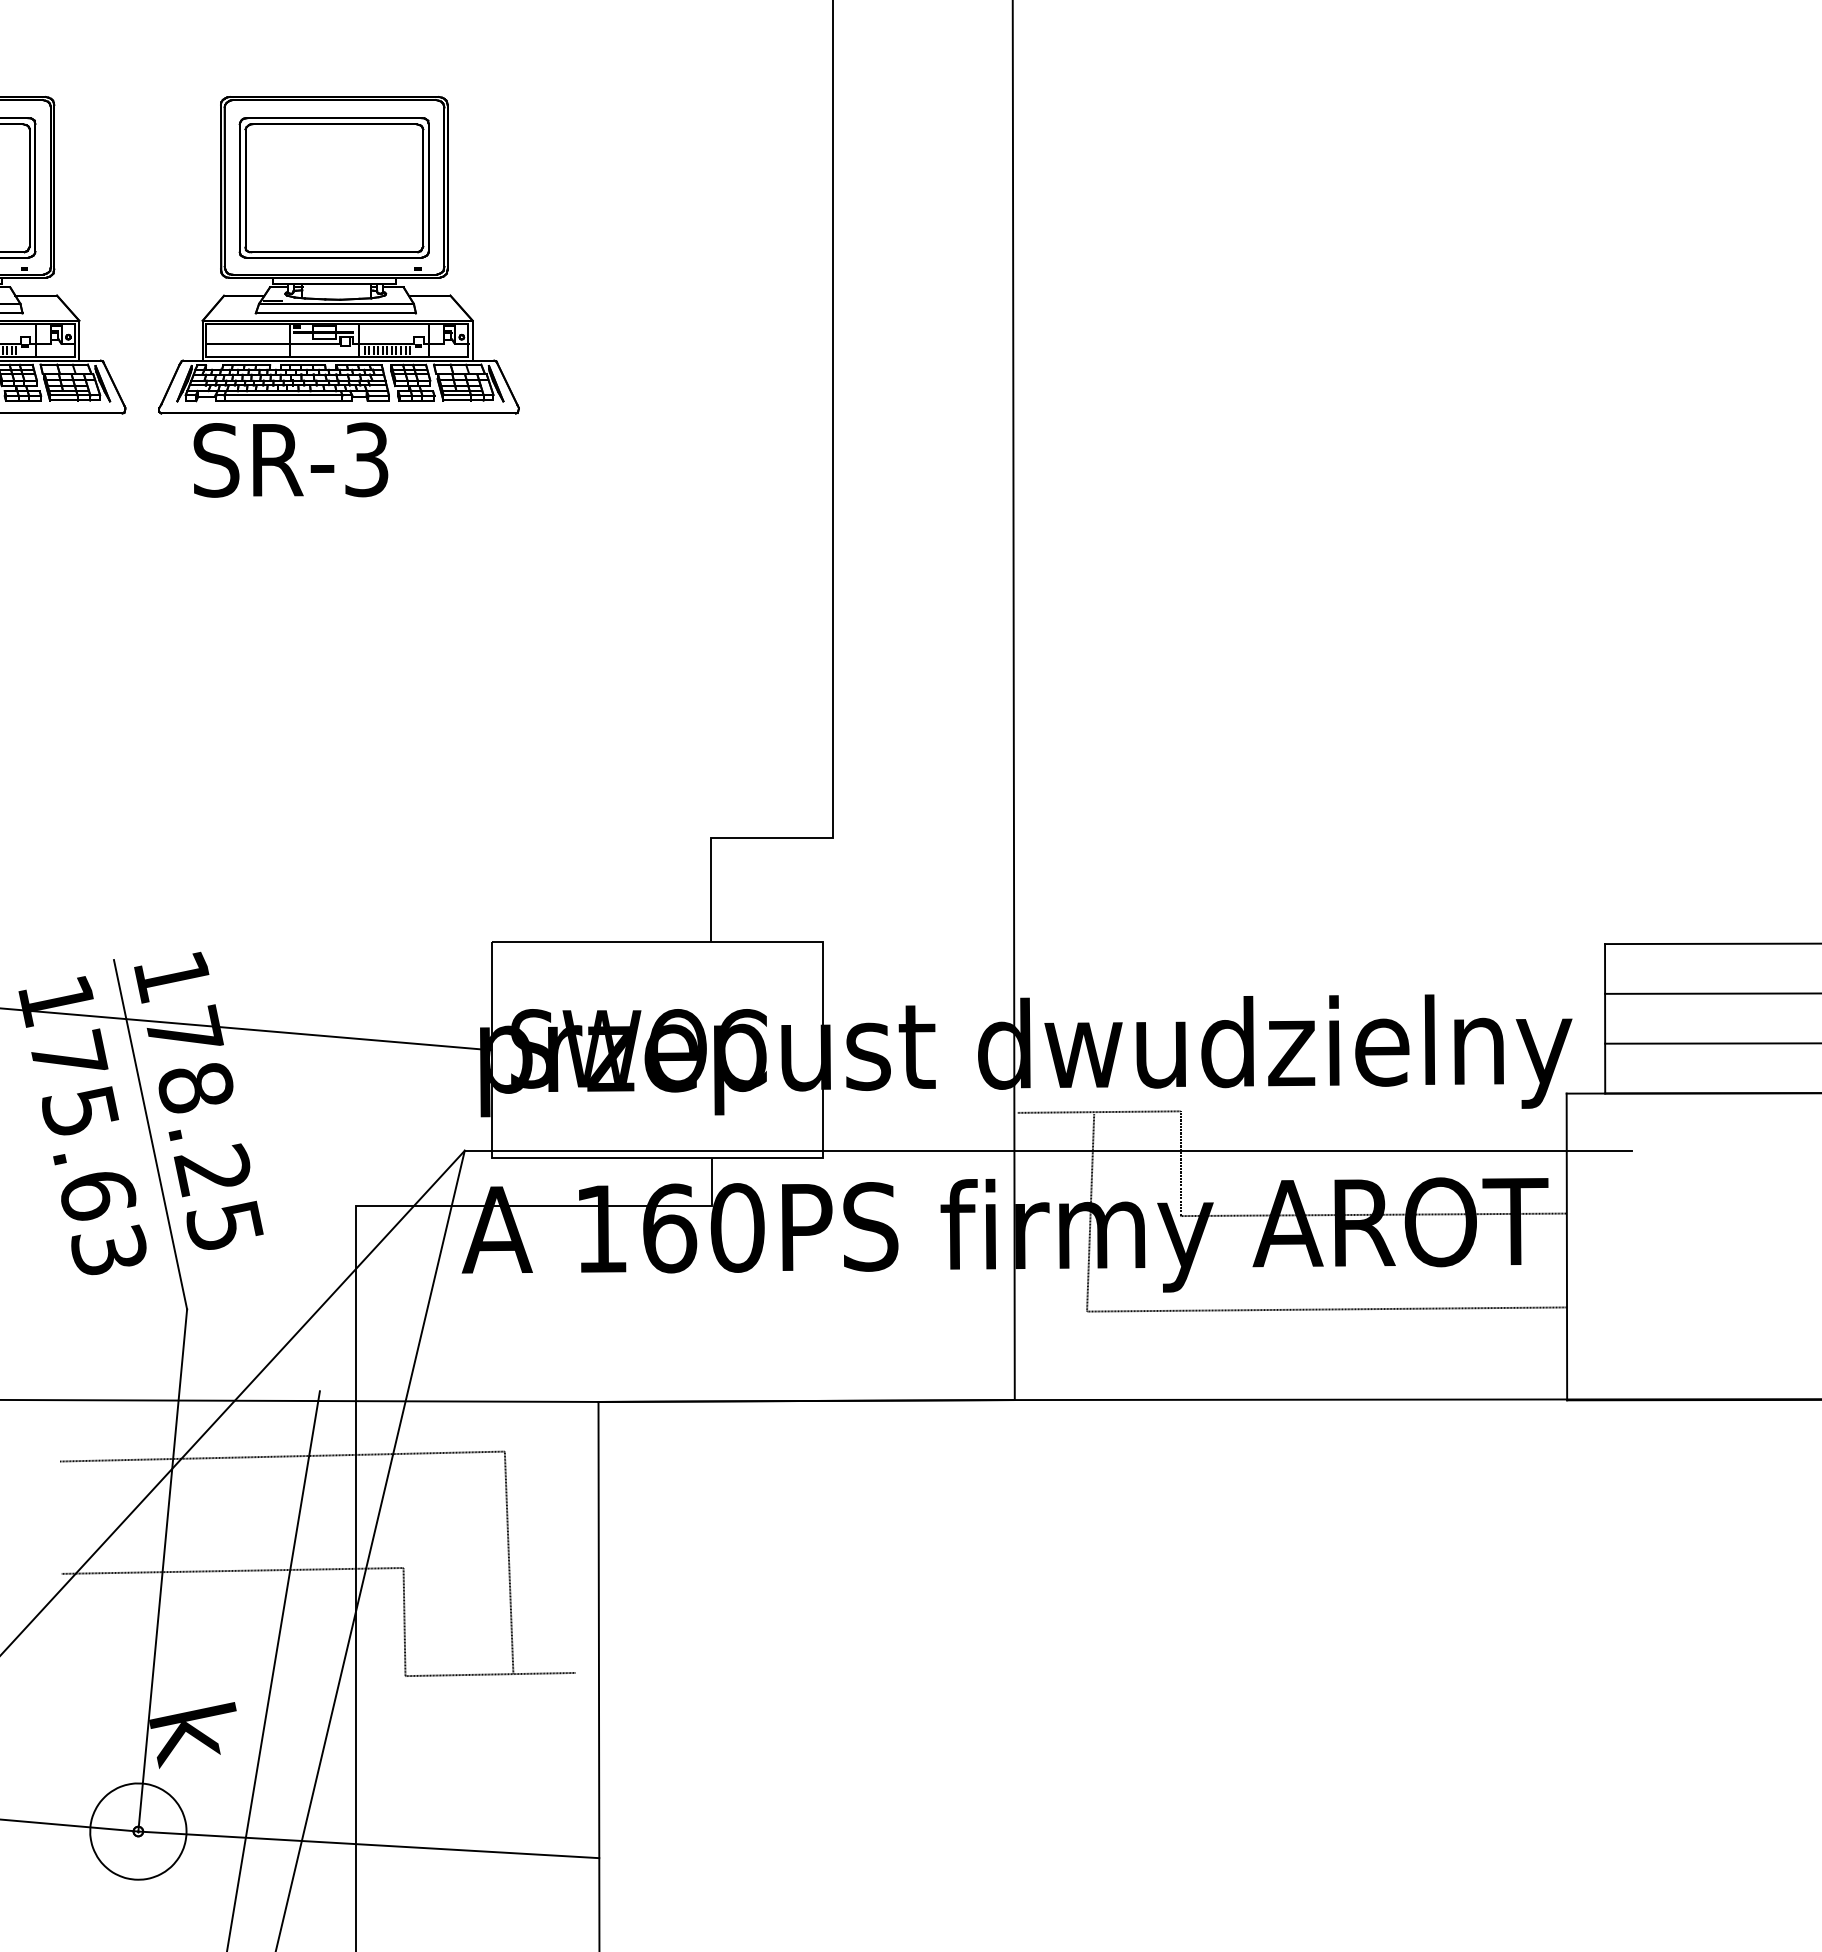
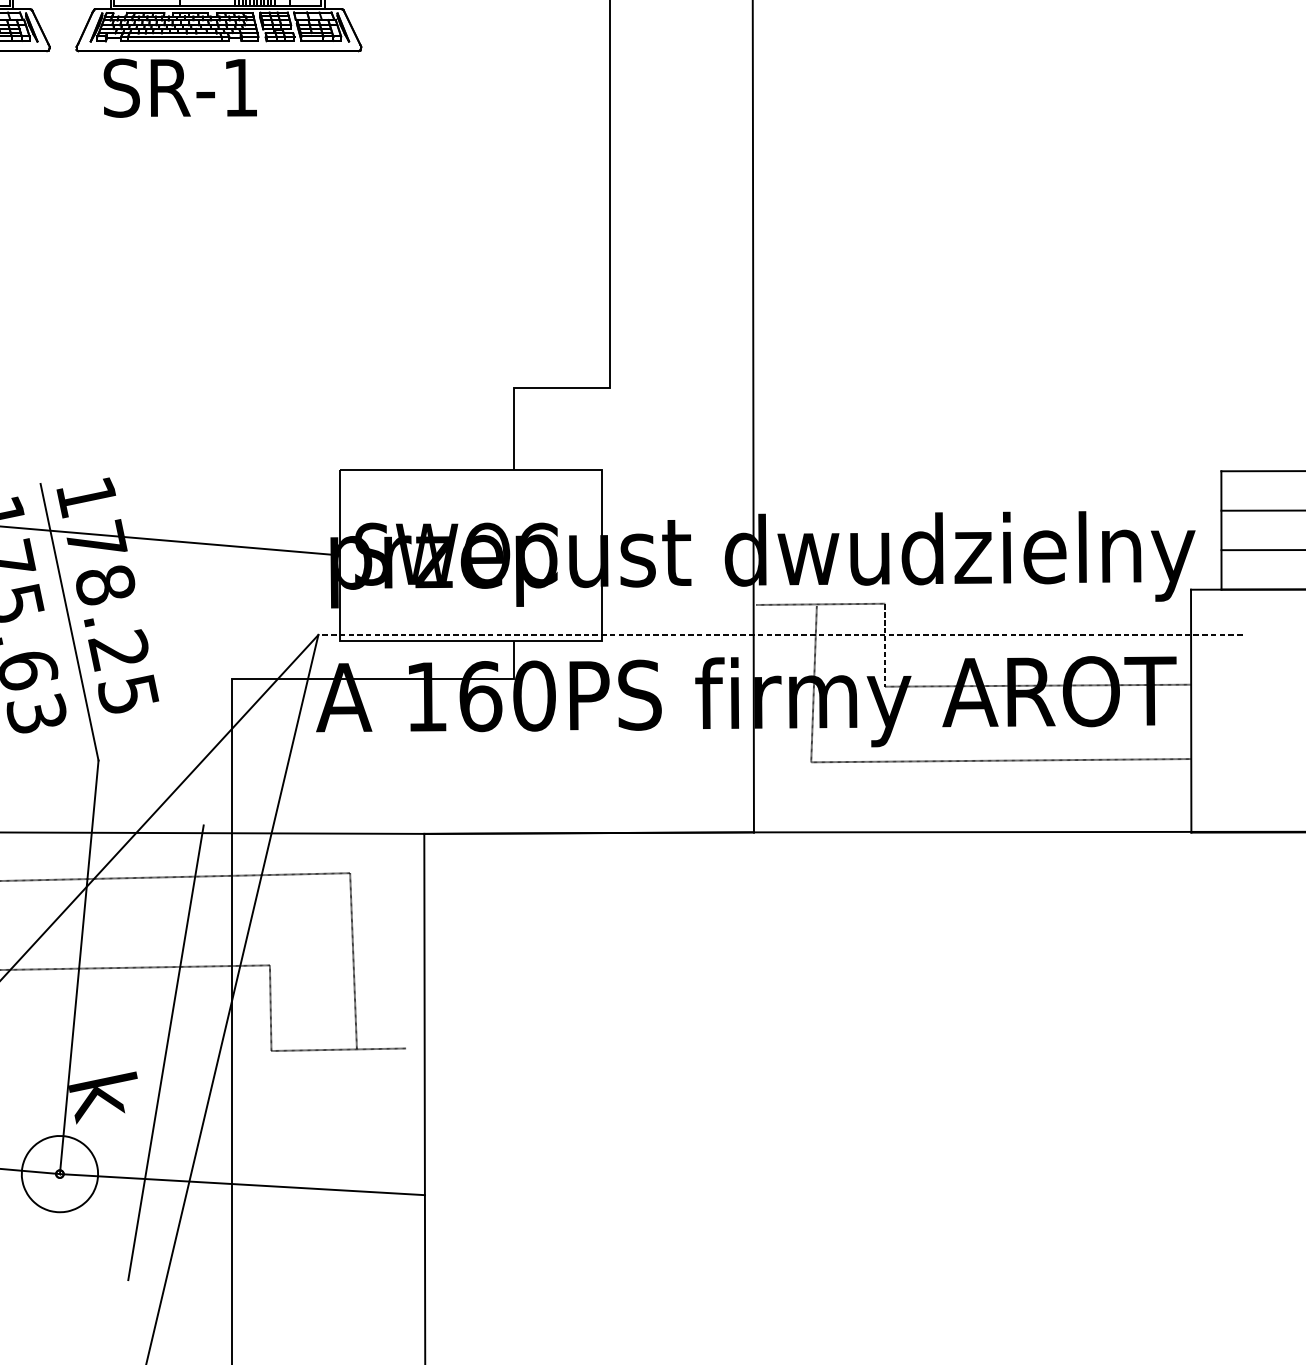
text: (366, 459) -> (240, 87), SR-3 -> SR-1
line: (1047, 1150) -> (779, 634), solid -> dashed

